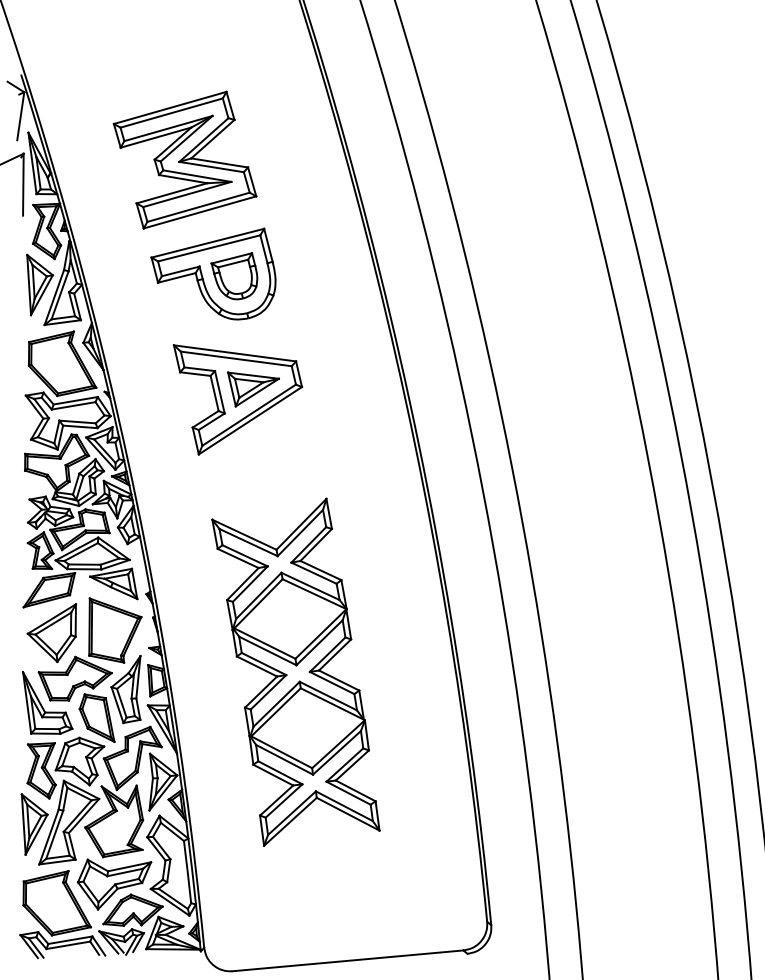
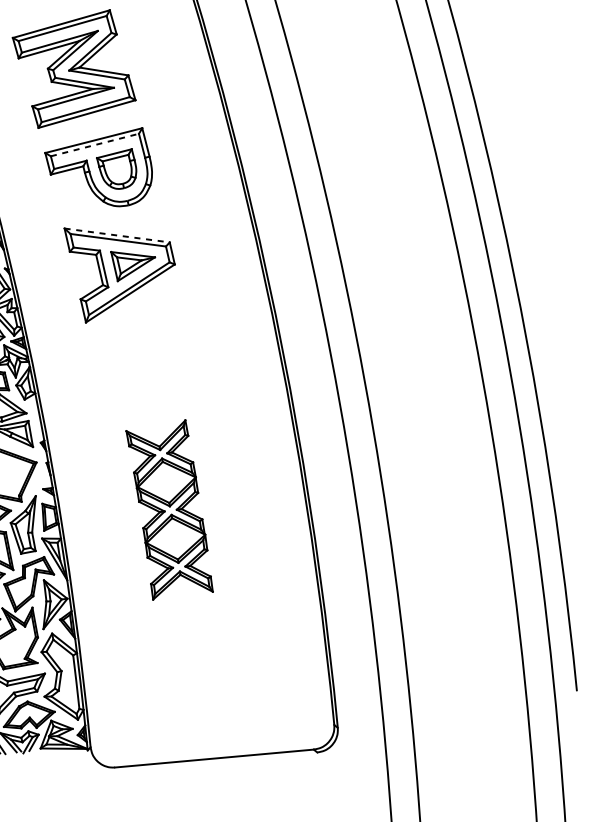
line: (209, 248) -> (95, 145), solid -> dashed
line: (235, 353) -> (117, 235), solid -> dashed
part: (295, 671) -> (169, 509), size x0.6

